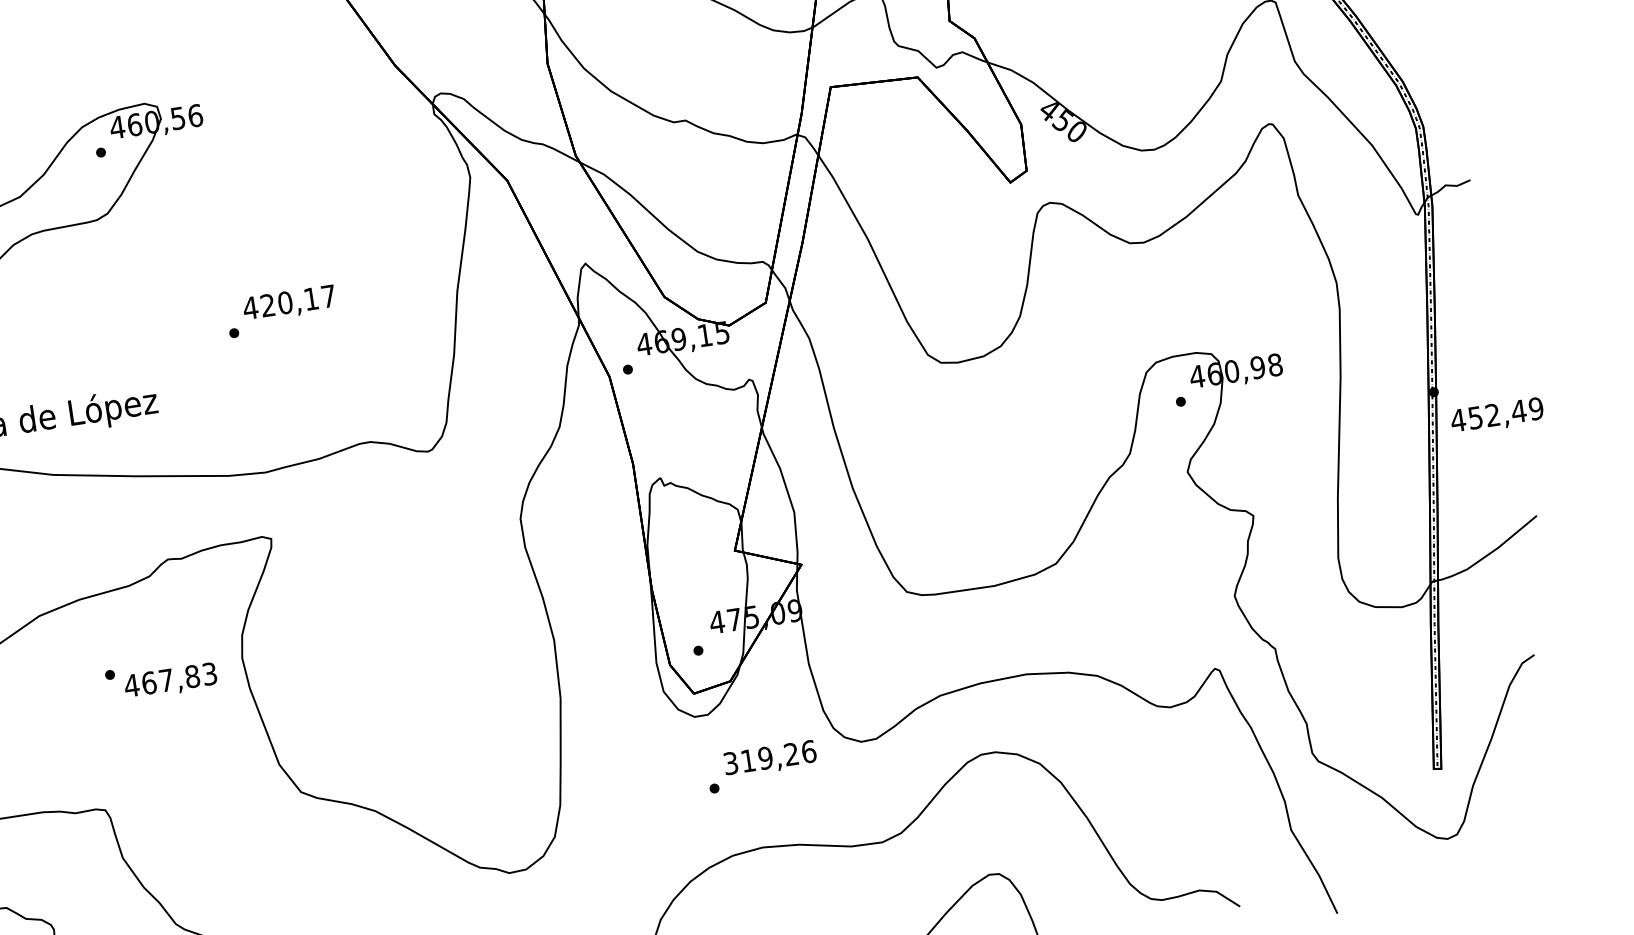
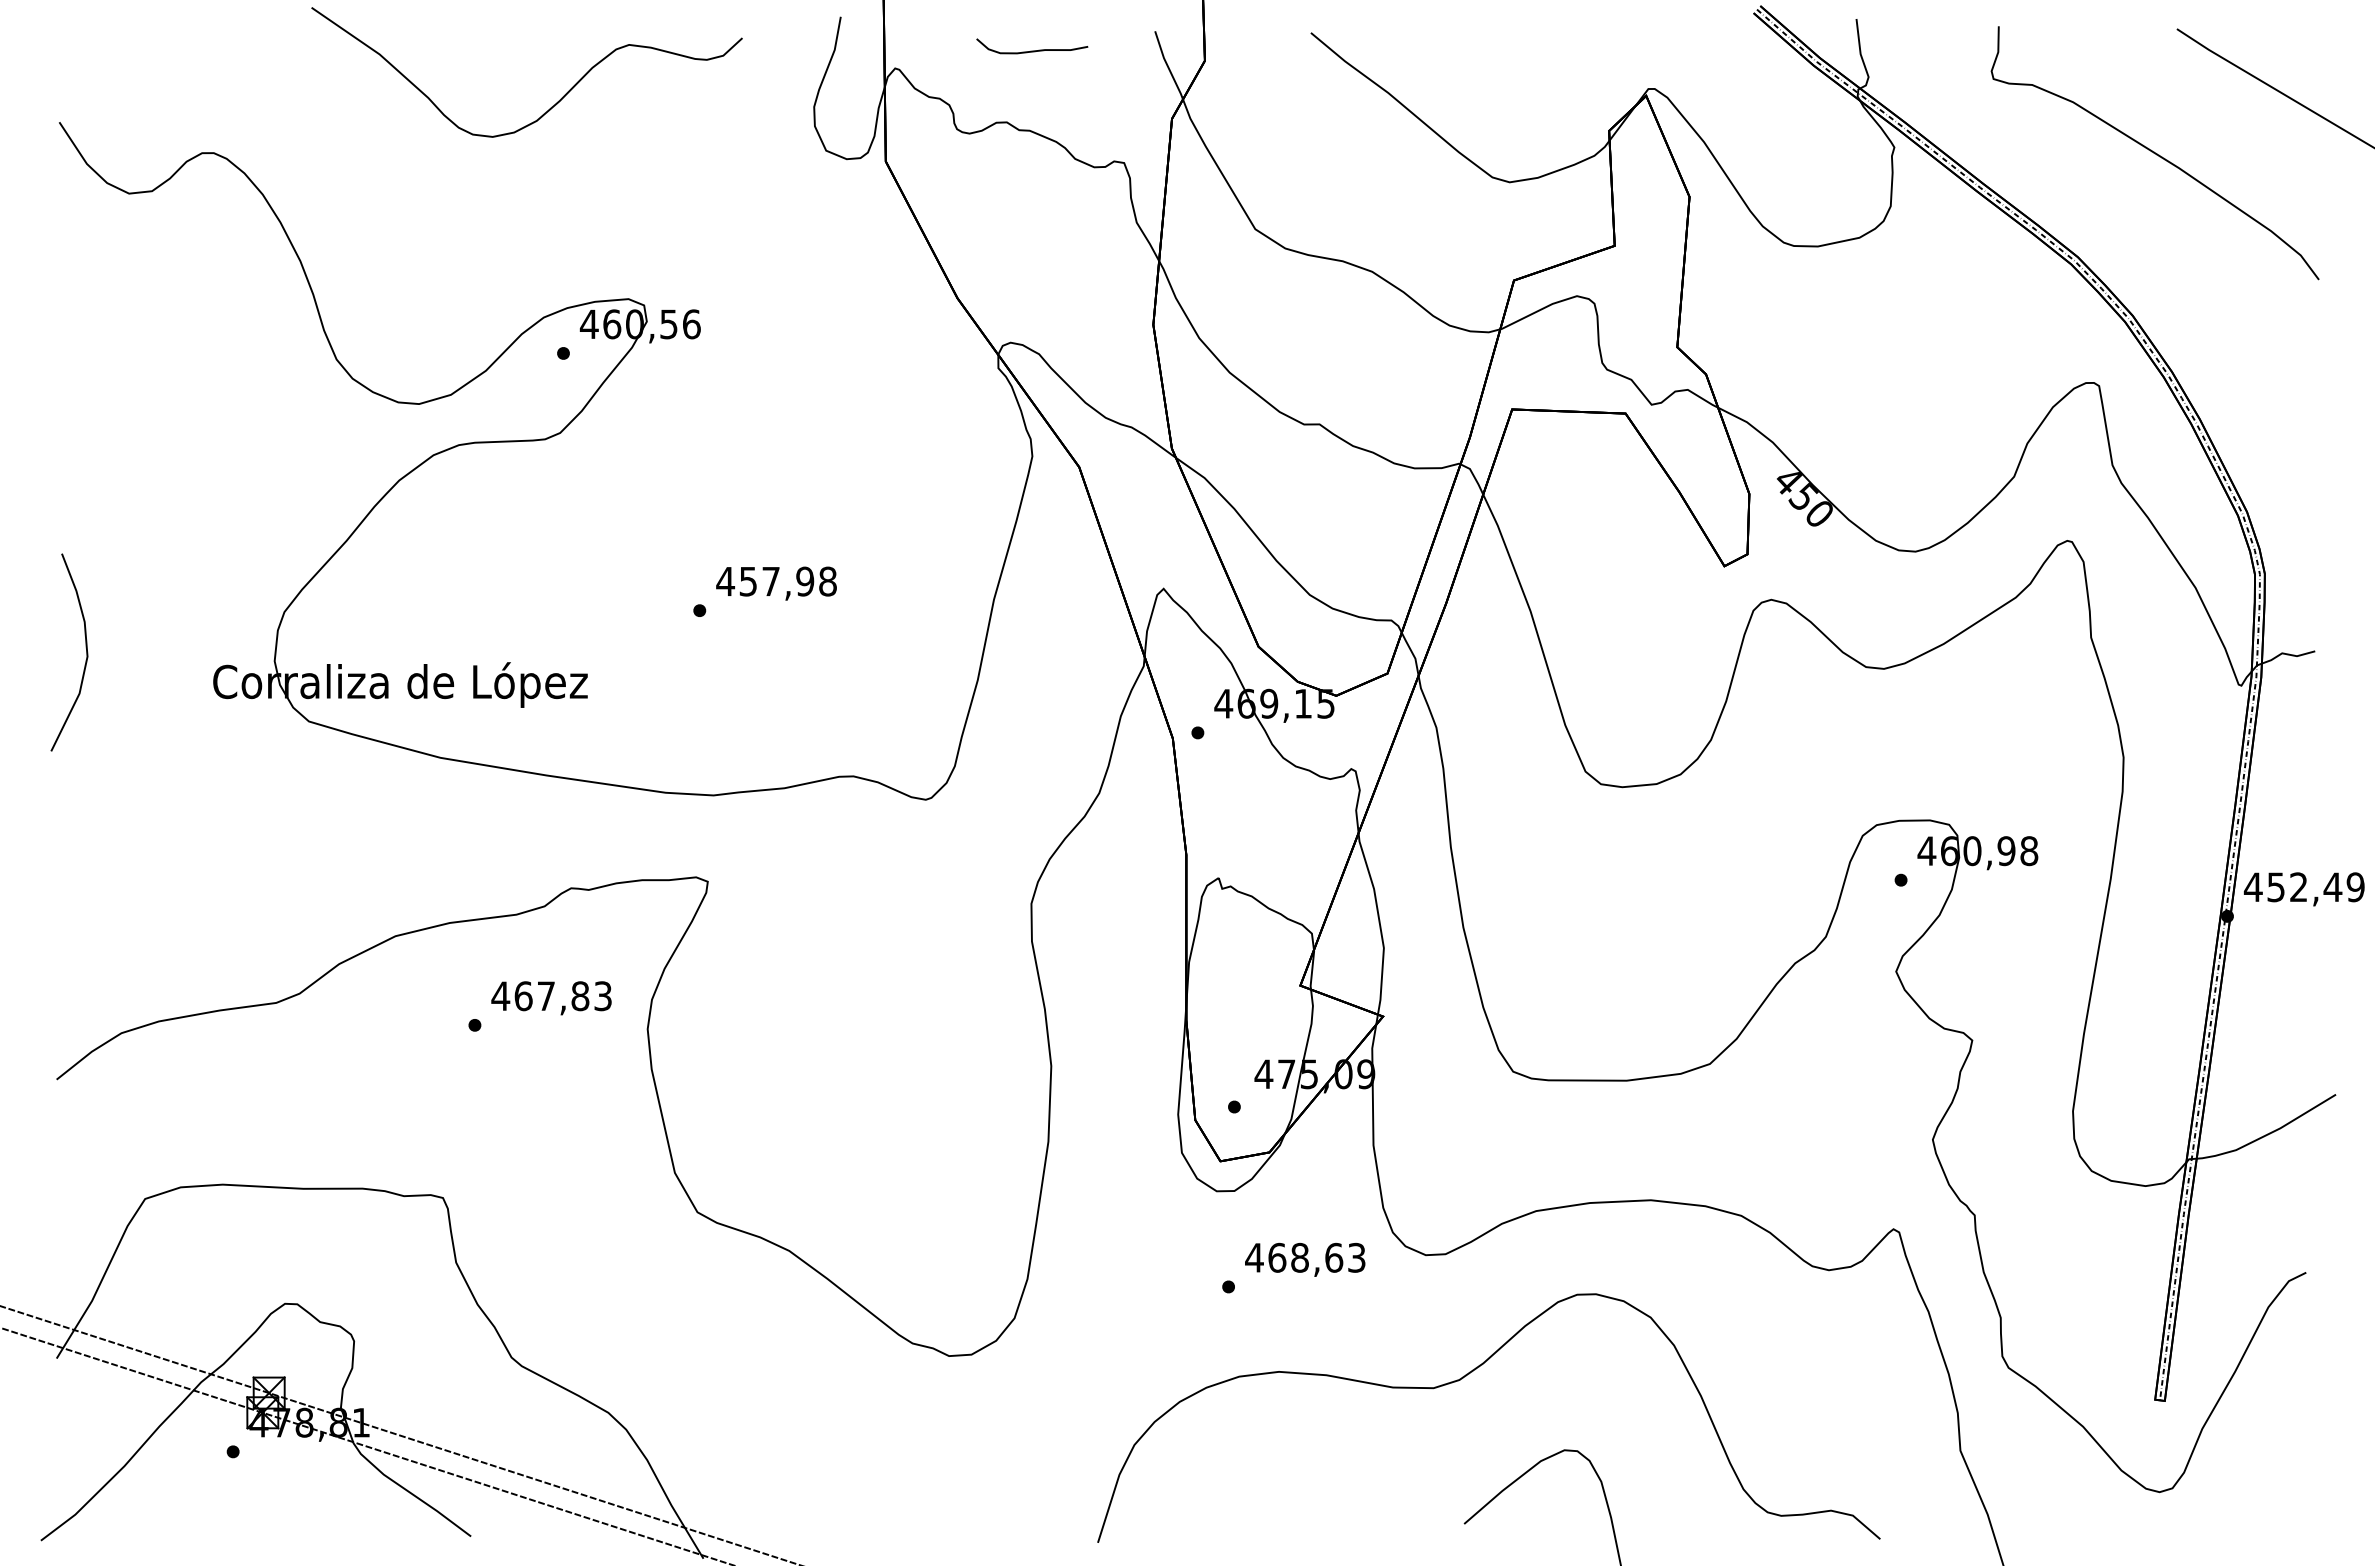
text: (297, 300) -> (787, 581), 420,17 -> 457,98
text: (1496, 416) -> (2303, 889), moved
text: (170, 681) -> (551, 998), moved
text: (769, 757) -> (1305, 1257), 319,26 -> 468,63

